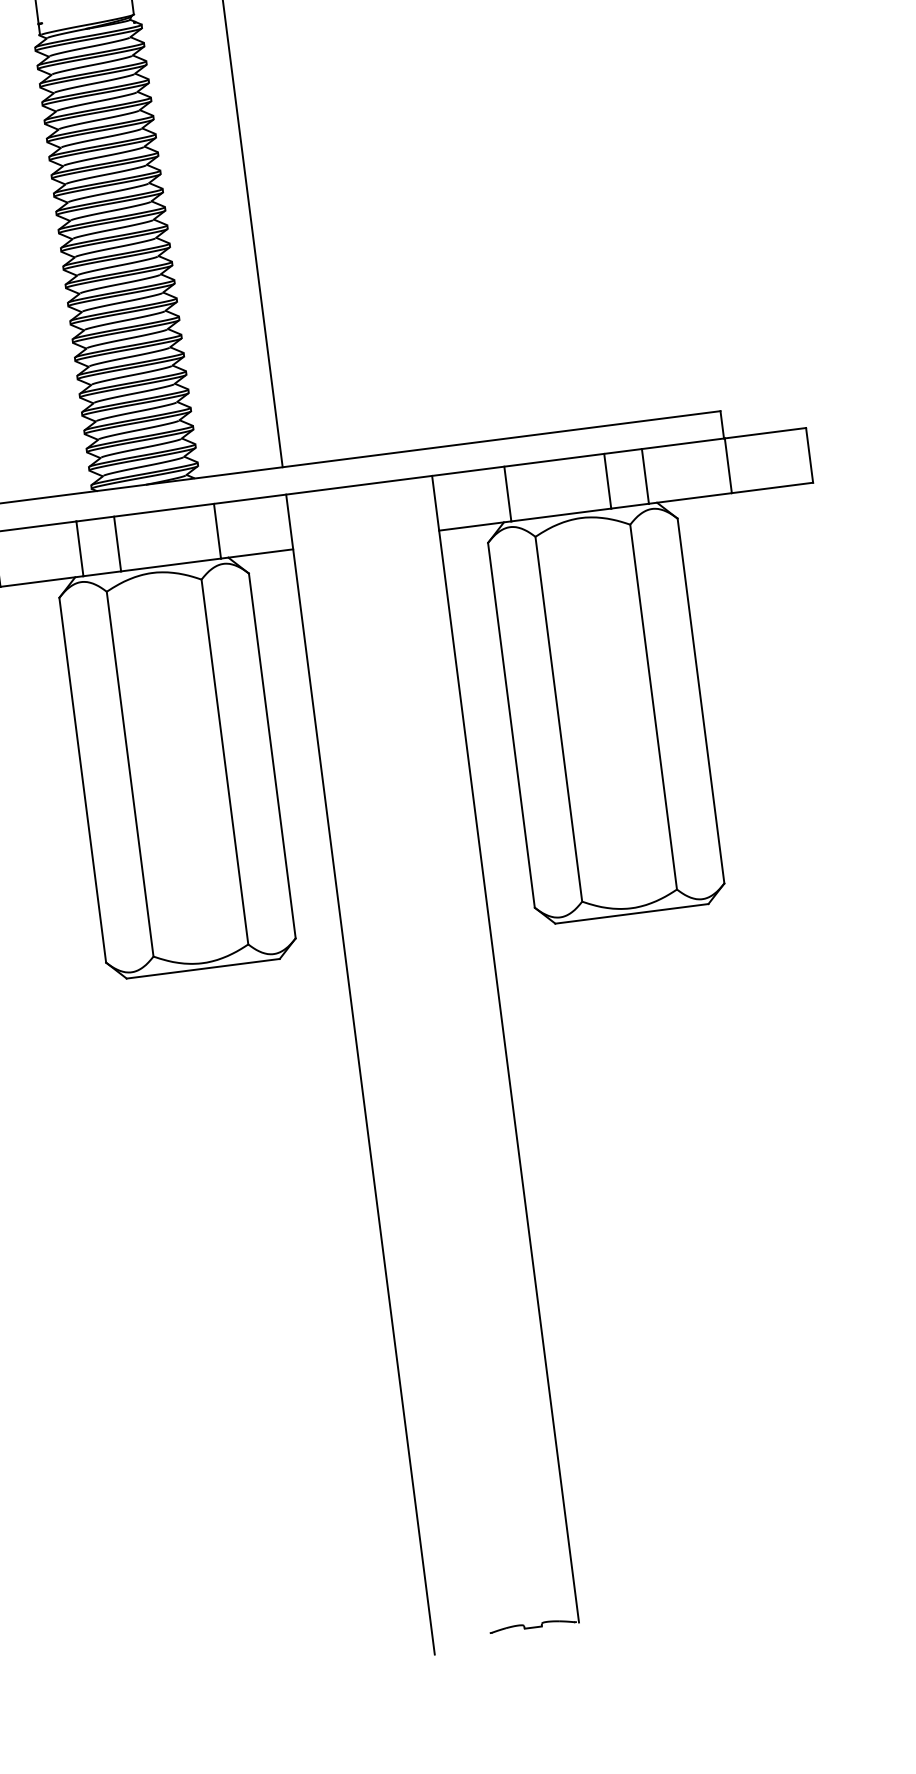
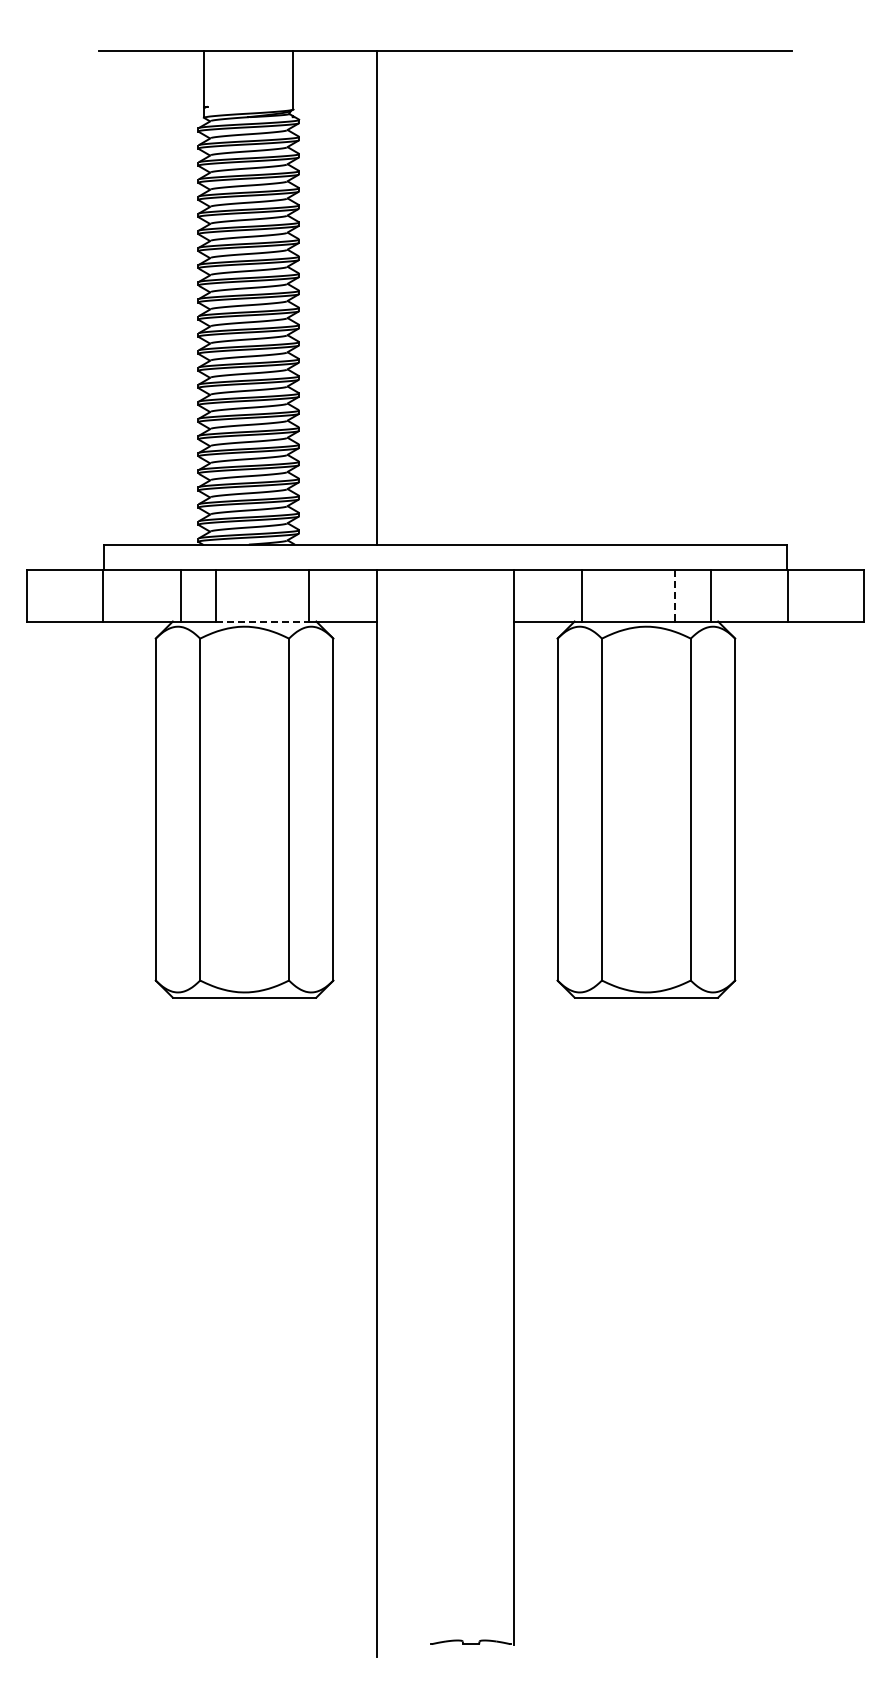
line: (608, 480) -> (675, 595), solid -> dashed
line: (170, 564) -> (262, 621), solid -> dashed

